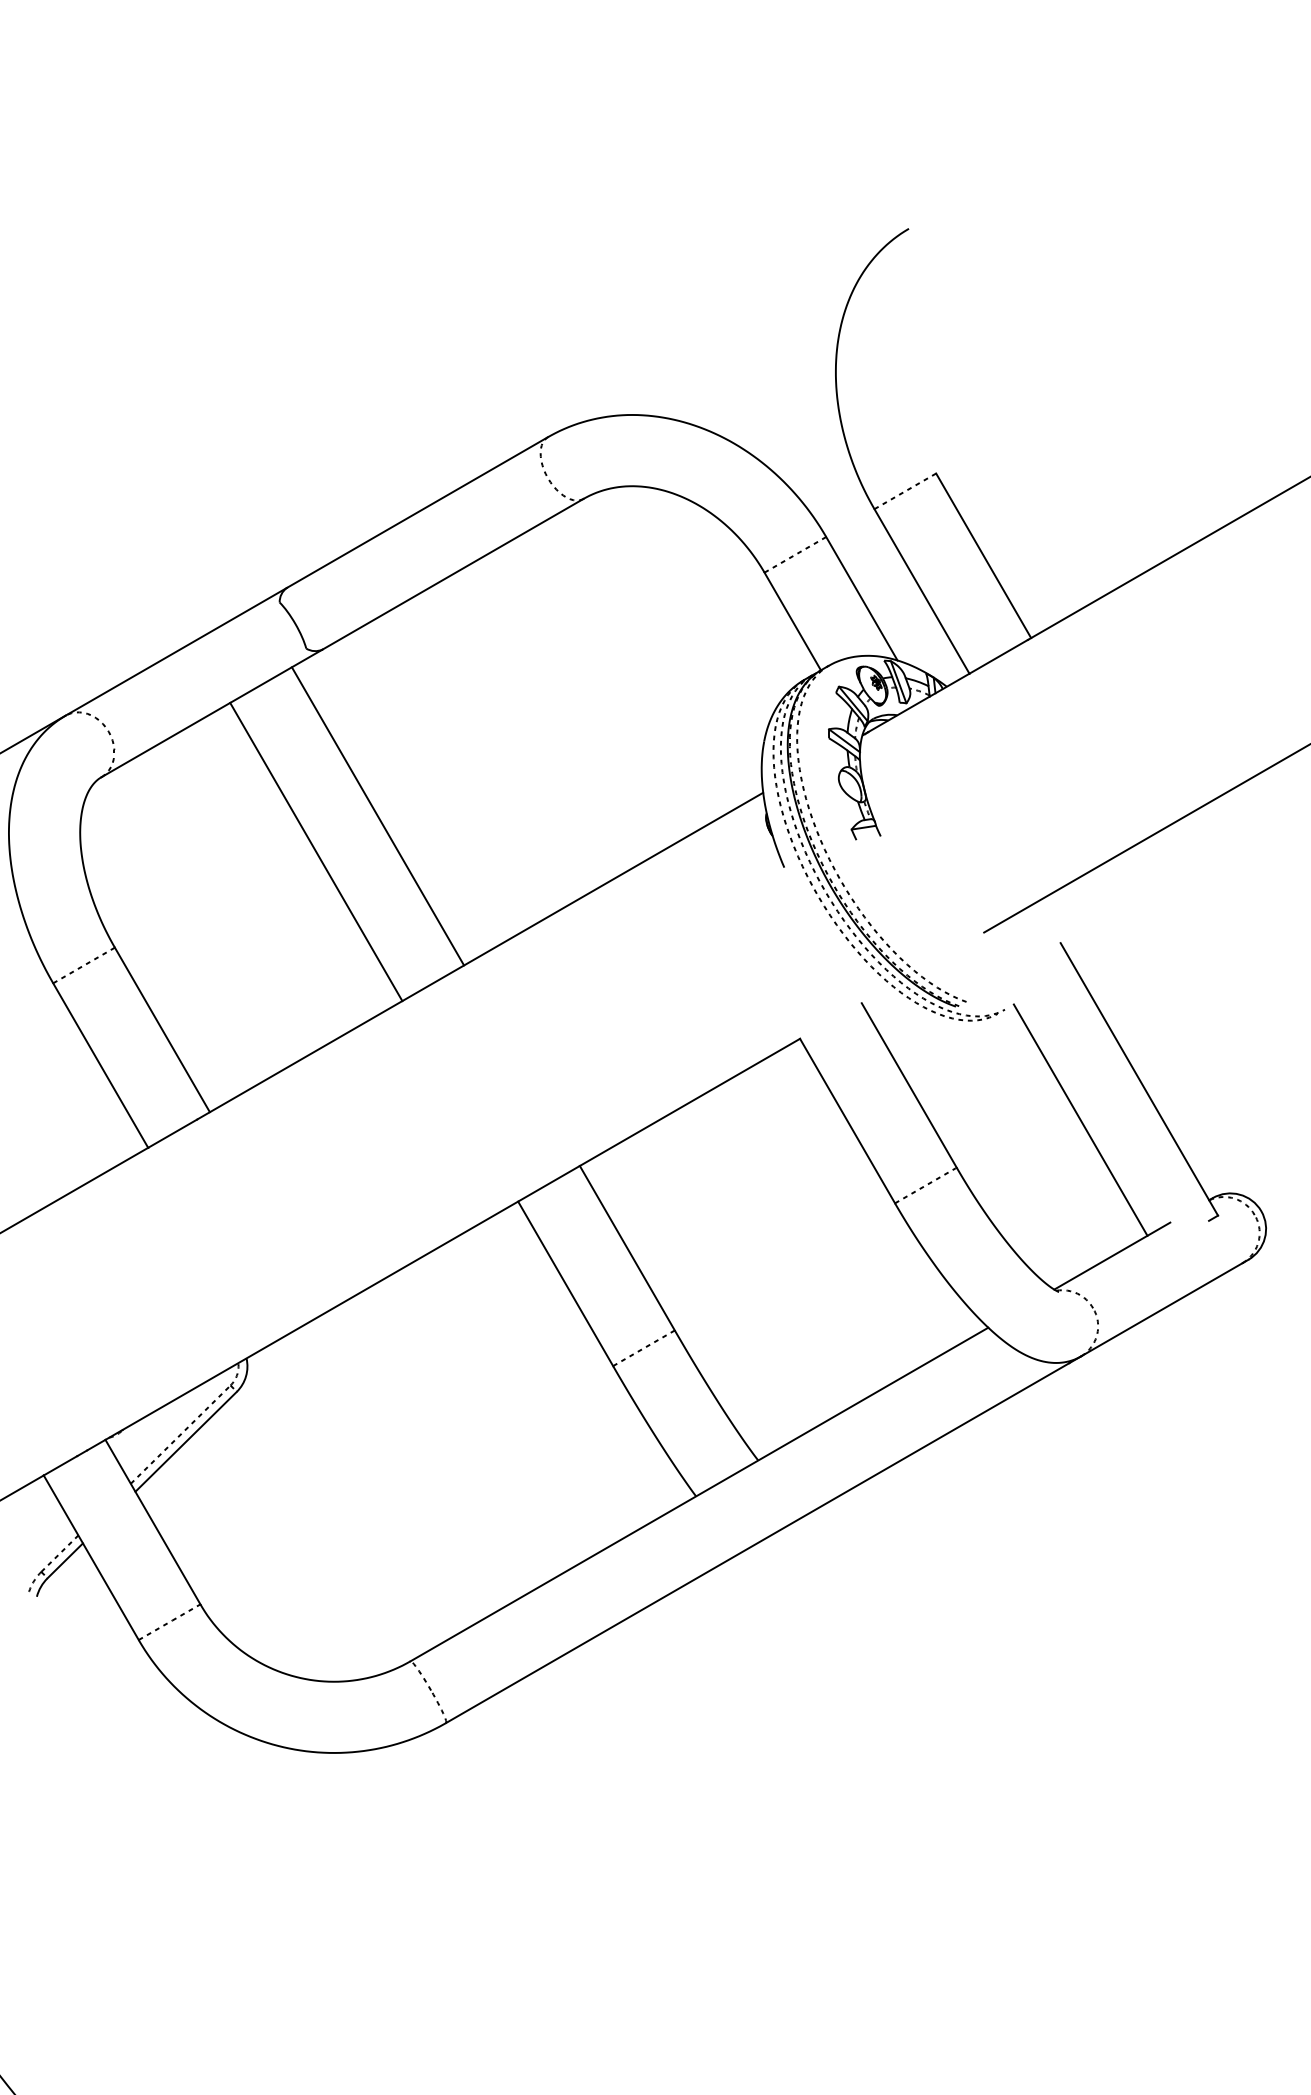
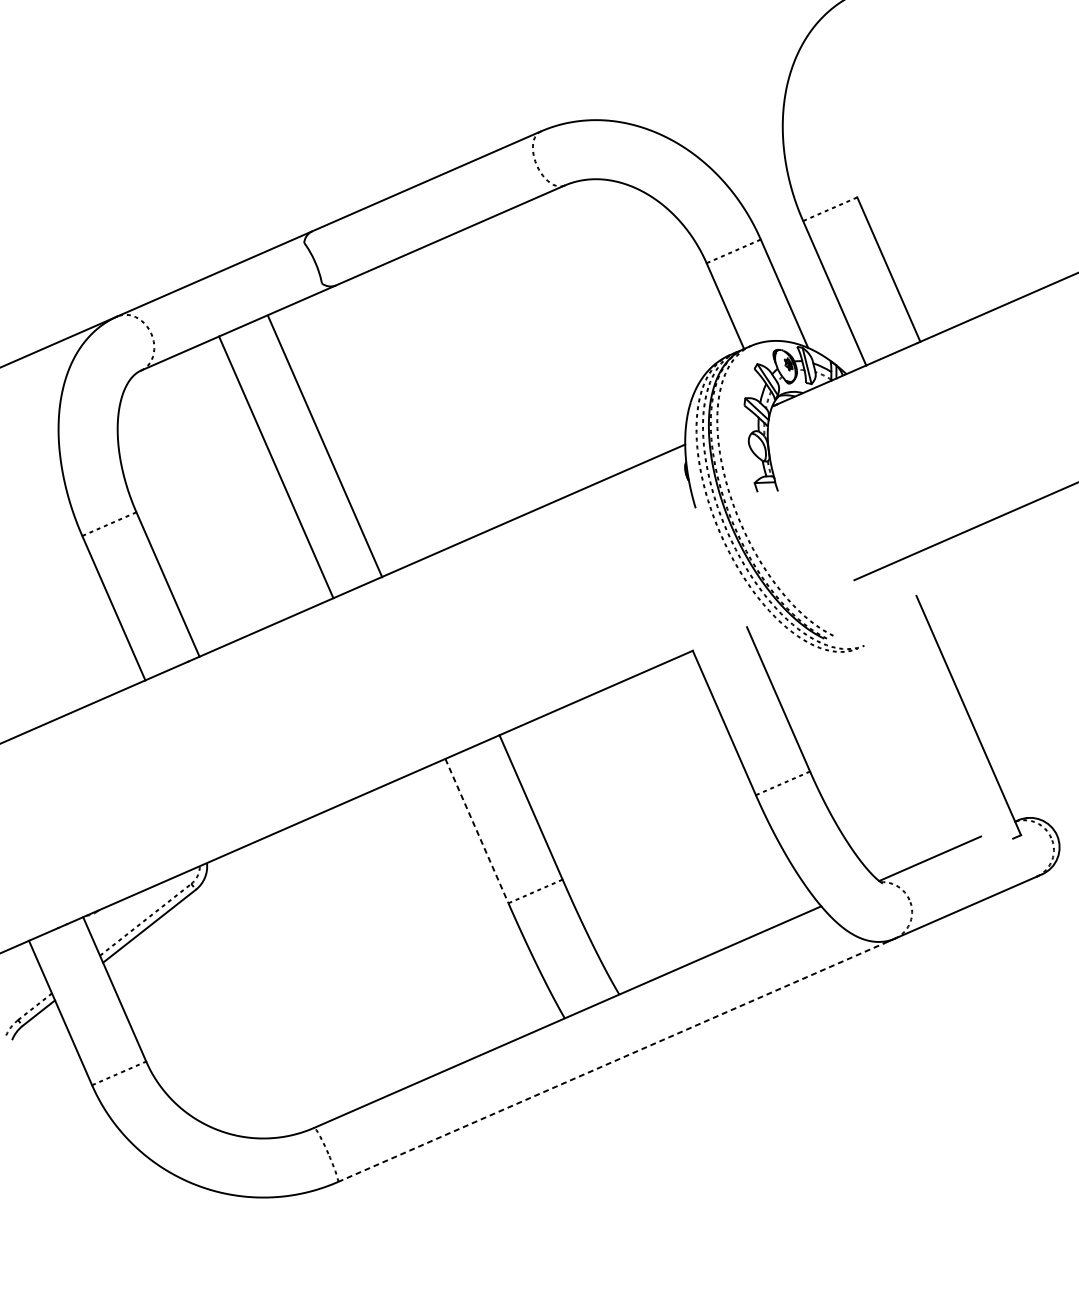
line: (377, 816) -> (324, 446), moved
line: (316, 851) -> (276, 466), moved
line: (1080, 1119) -> (916, 743), removed
line: (565, 1283) -> (476, 830), solid -> dashed
line: (757, 1543) -> (611, 1062), solid -> dashed

